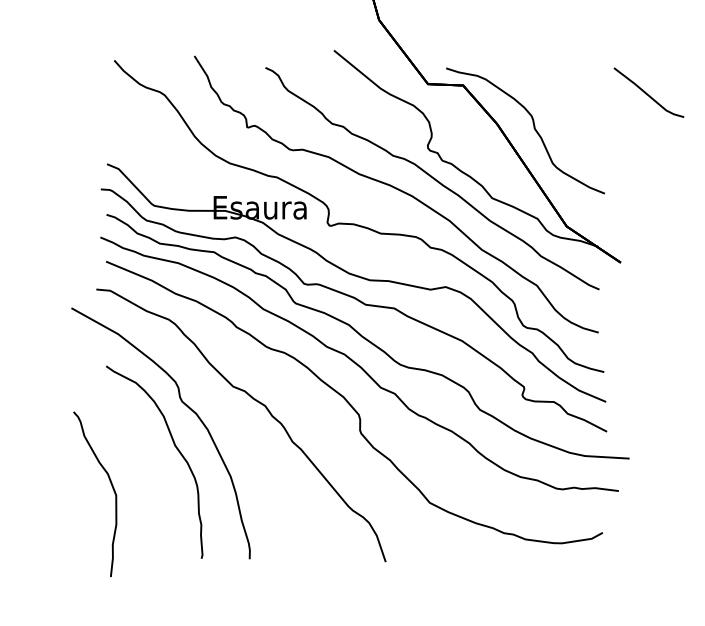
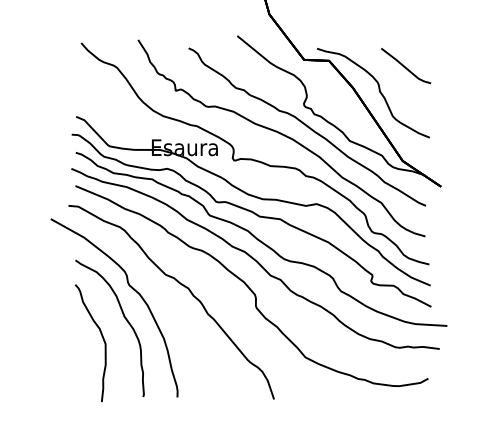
line: (648, 93) -> (405, 66), moved
curve: (111, 488) -> (102, 339), moved

